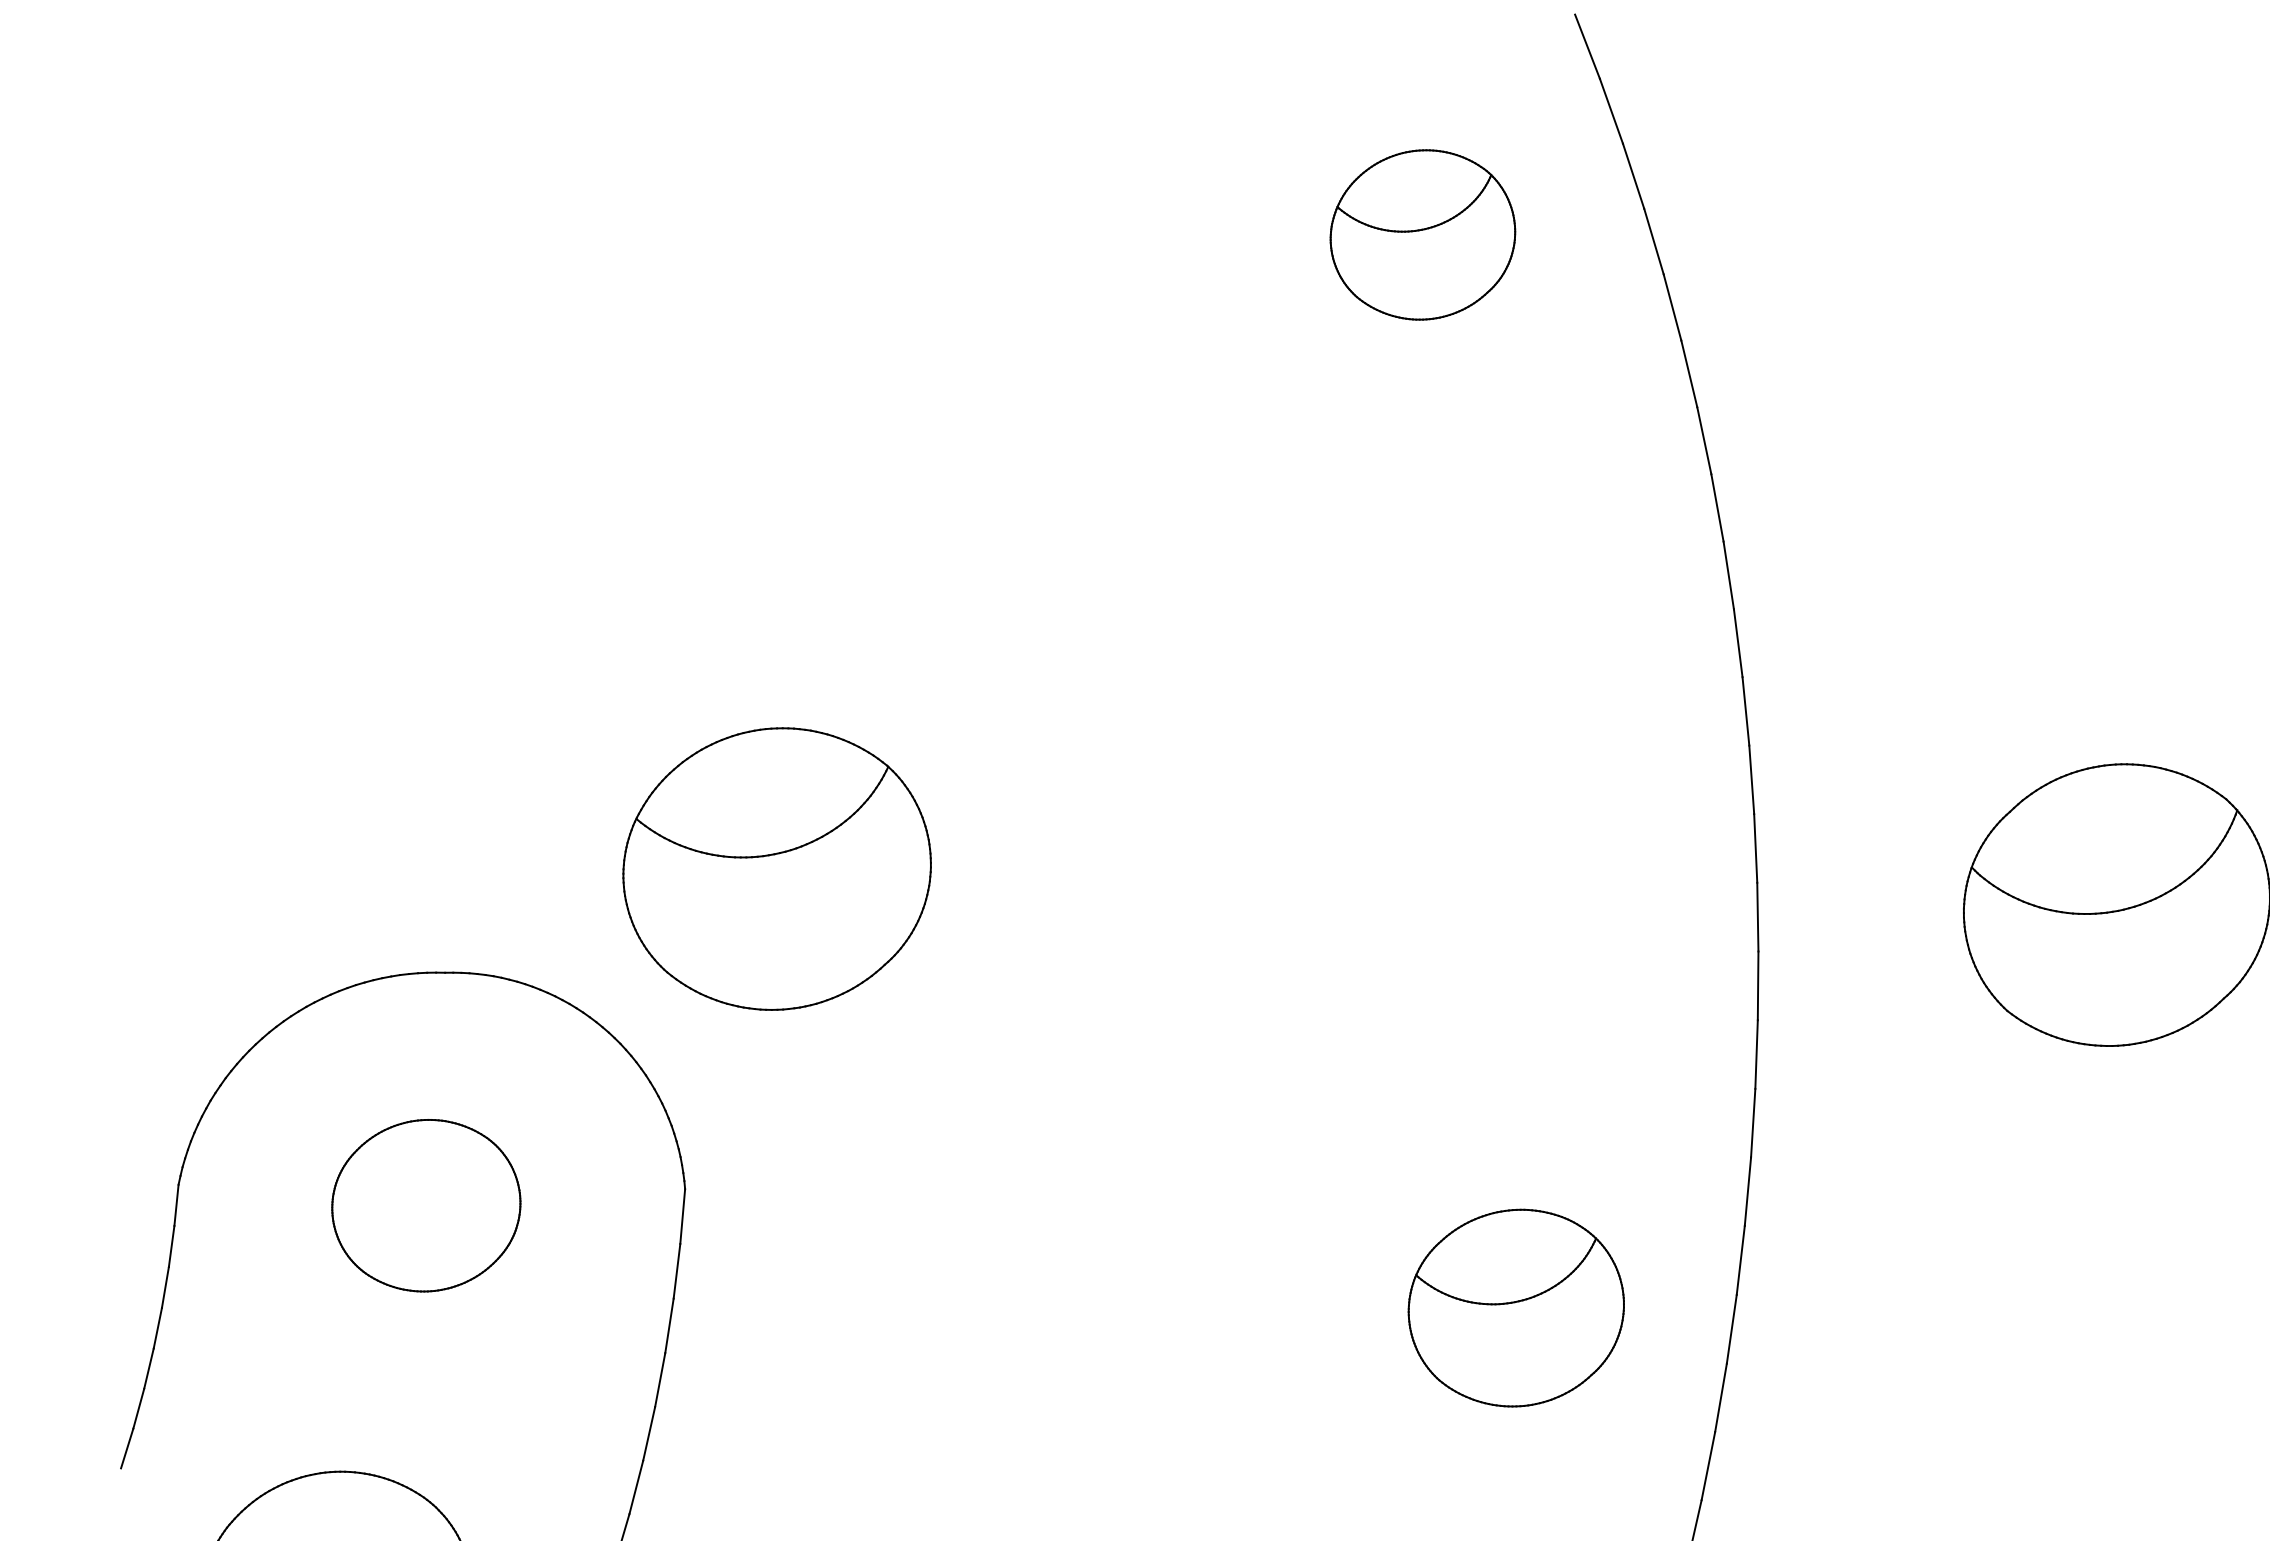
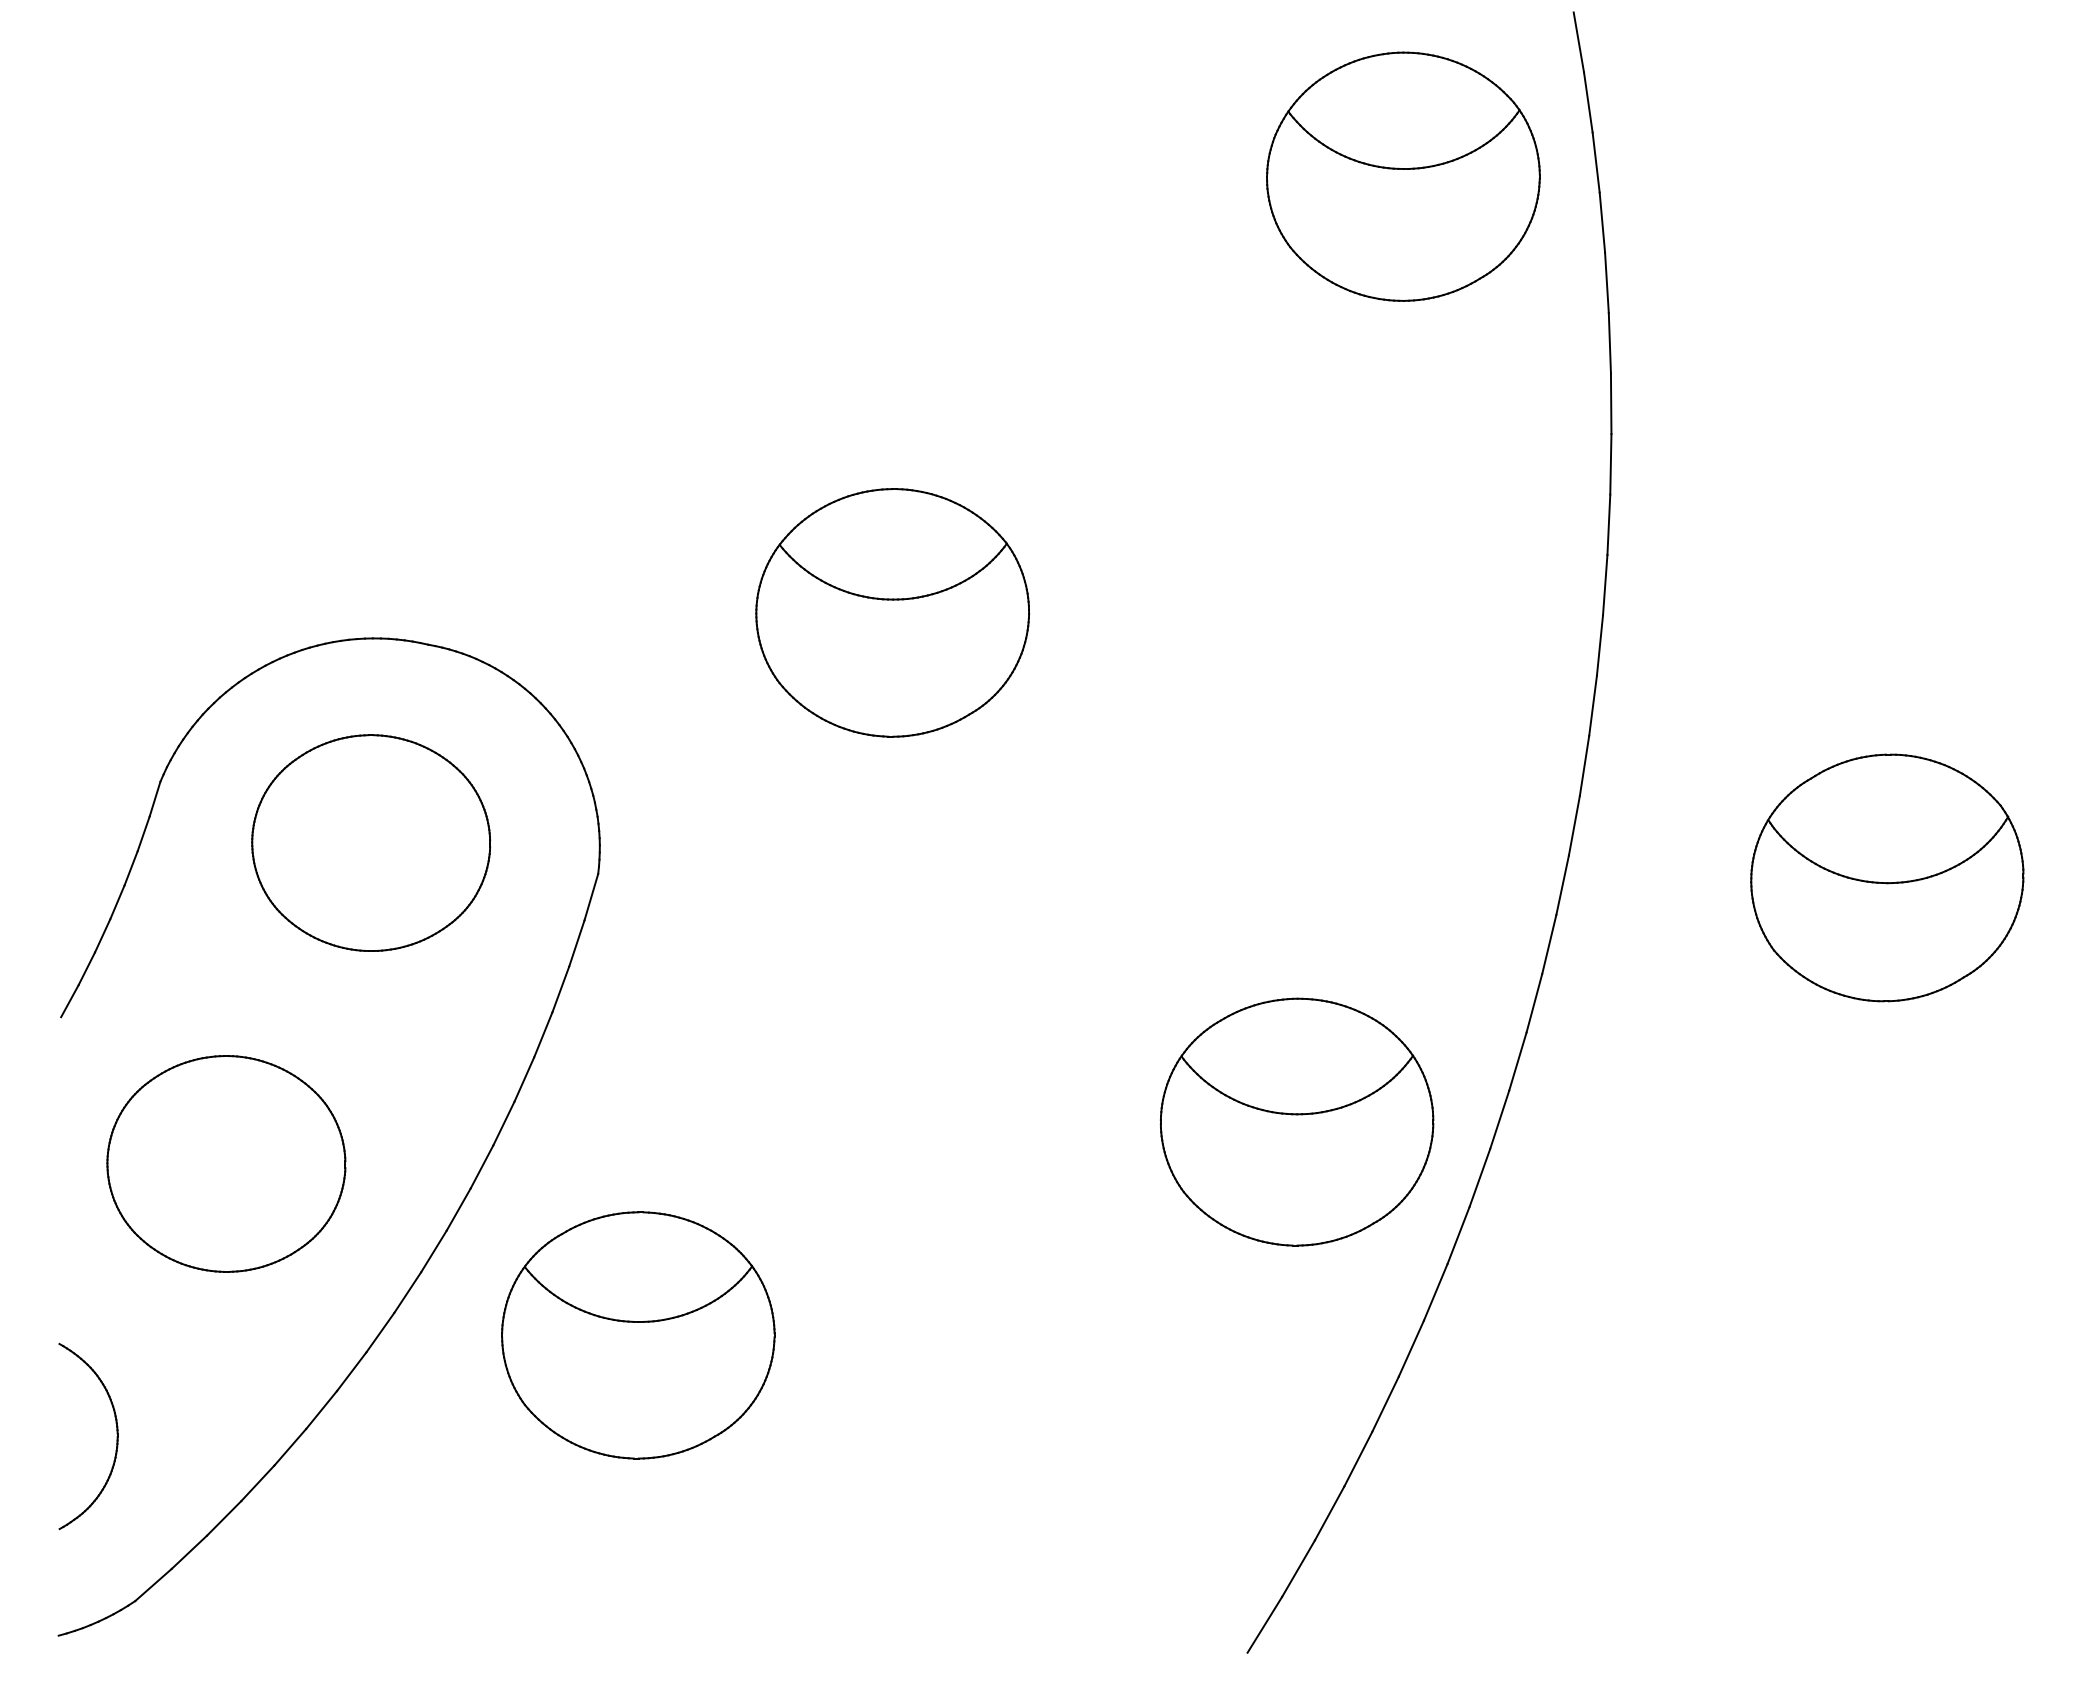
part: (1422, 234) -> (1403, 176), size x1.67
part: (776, 868) -> (892, 612), moved
part: (426, 1205) -> (371, 842), size x1.43
part: (1515, 1307) -> (1296, 1121), size x1.43

